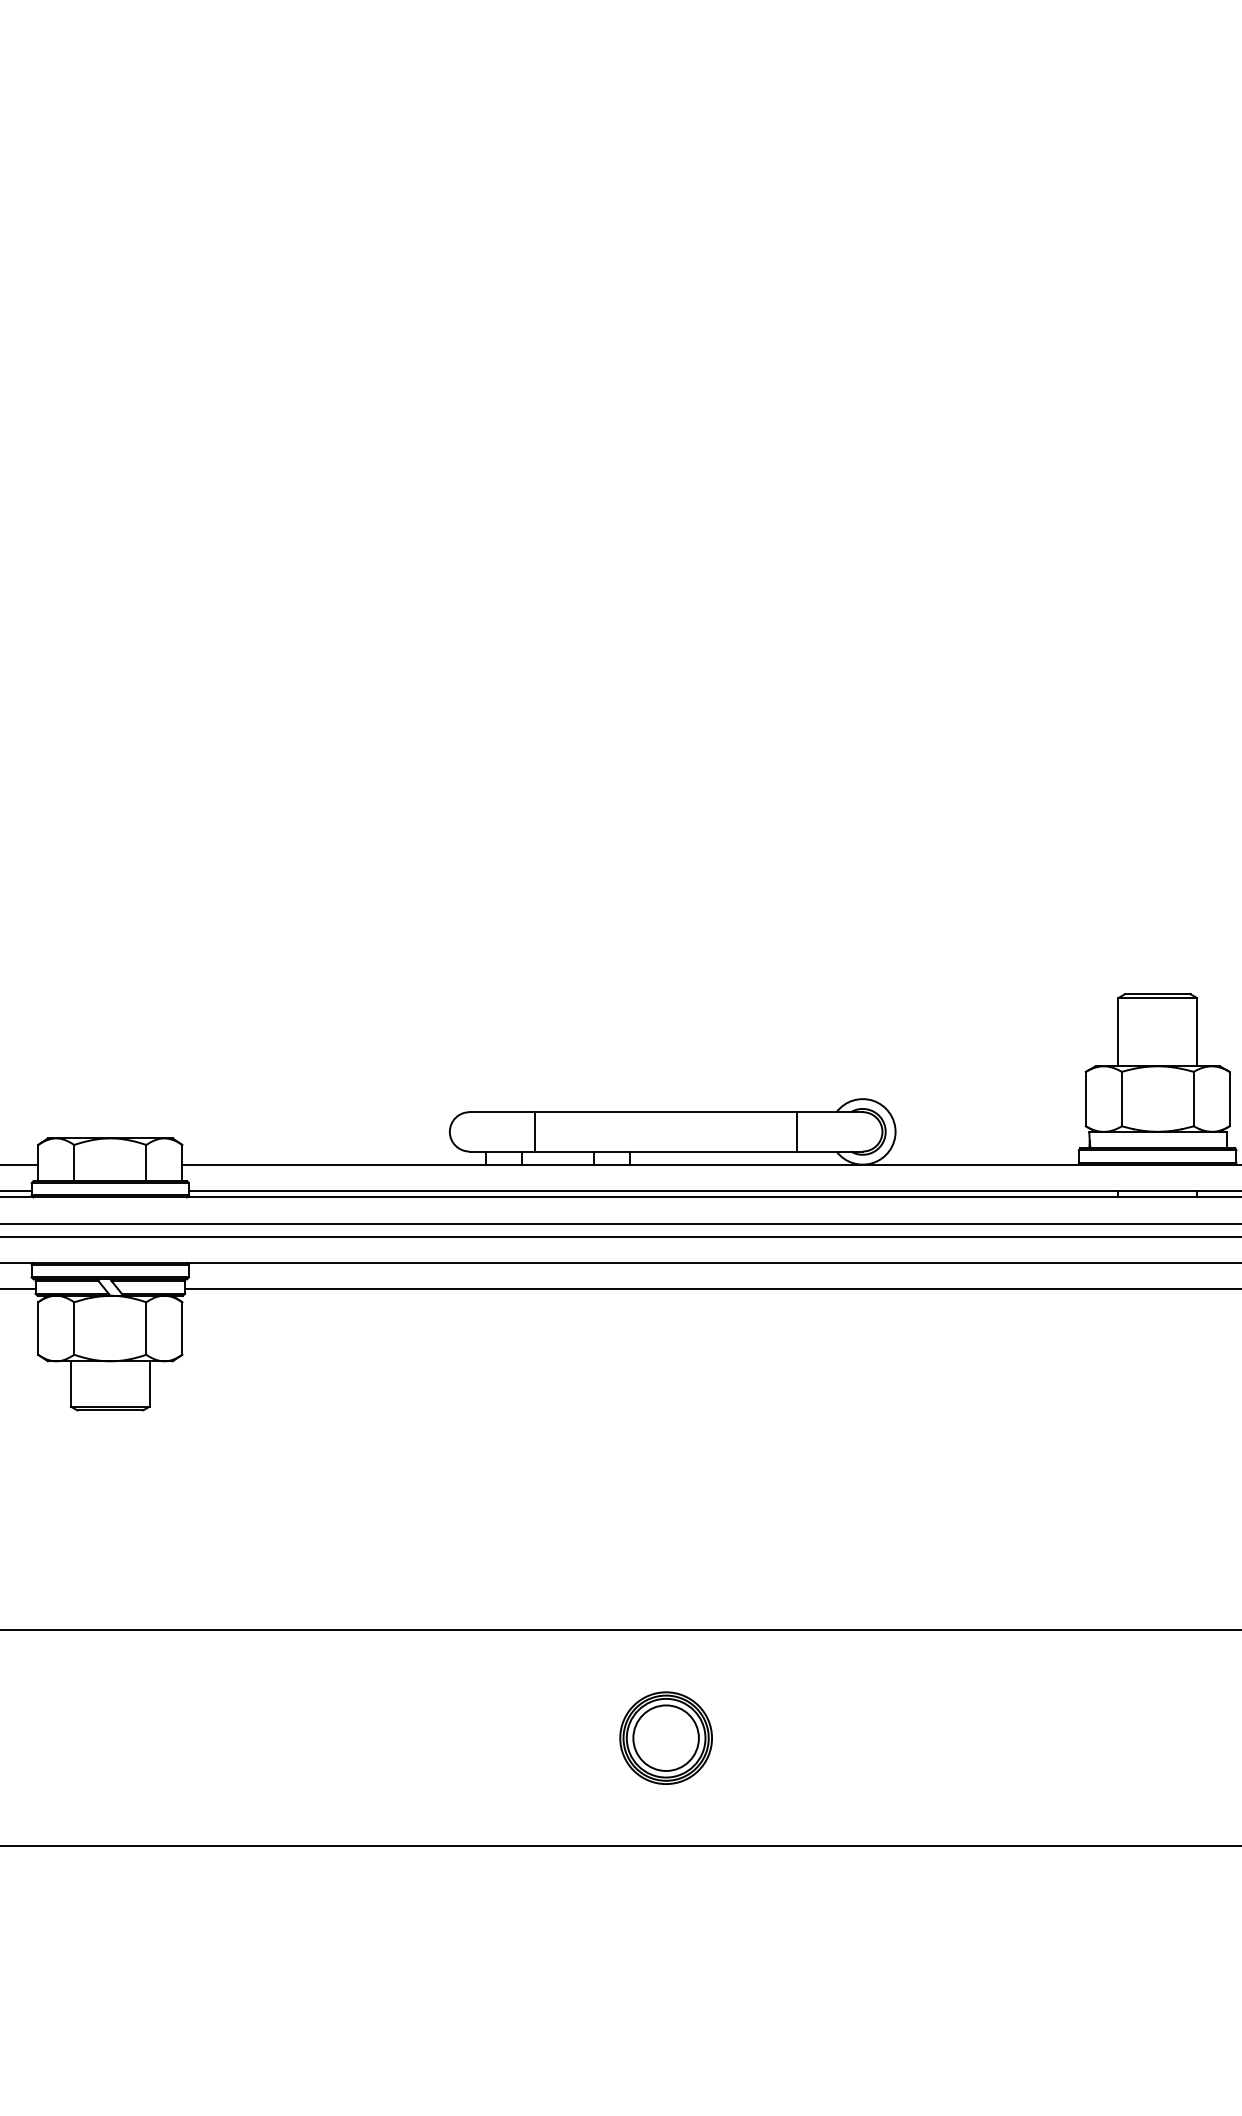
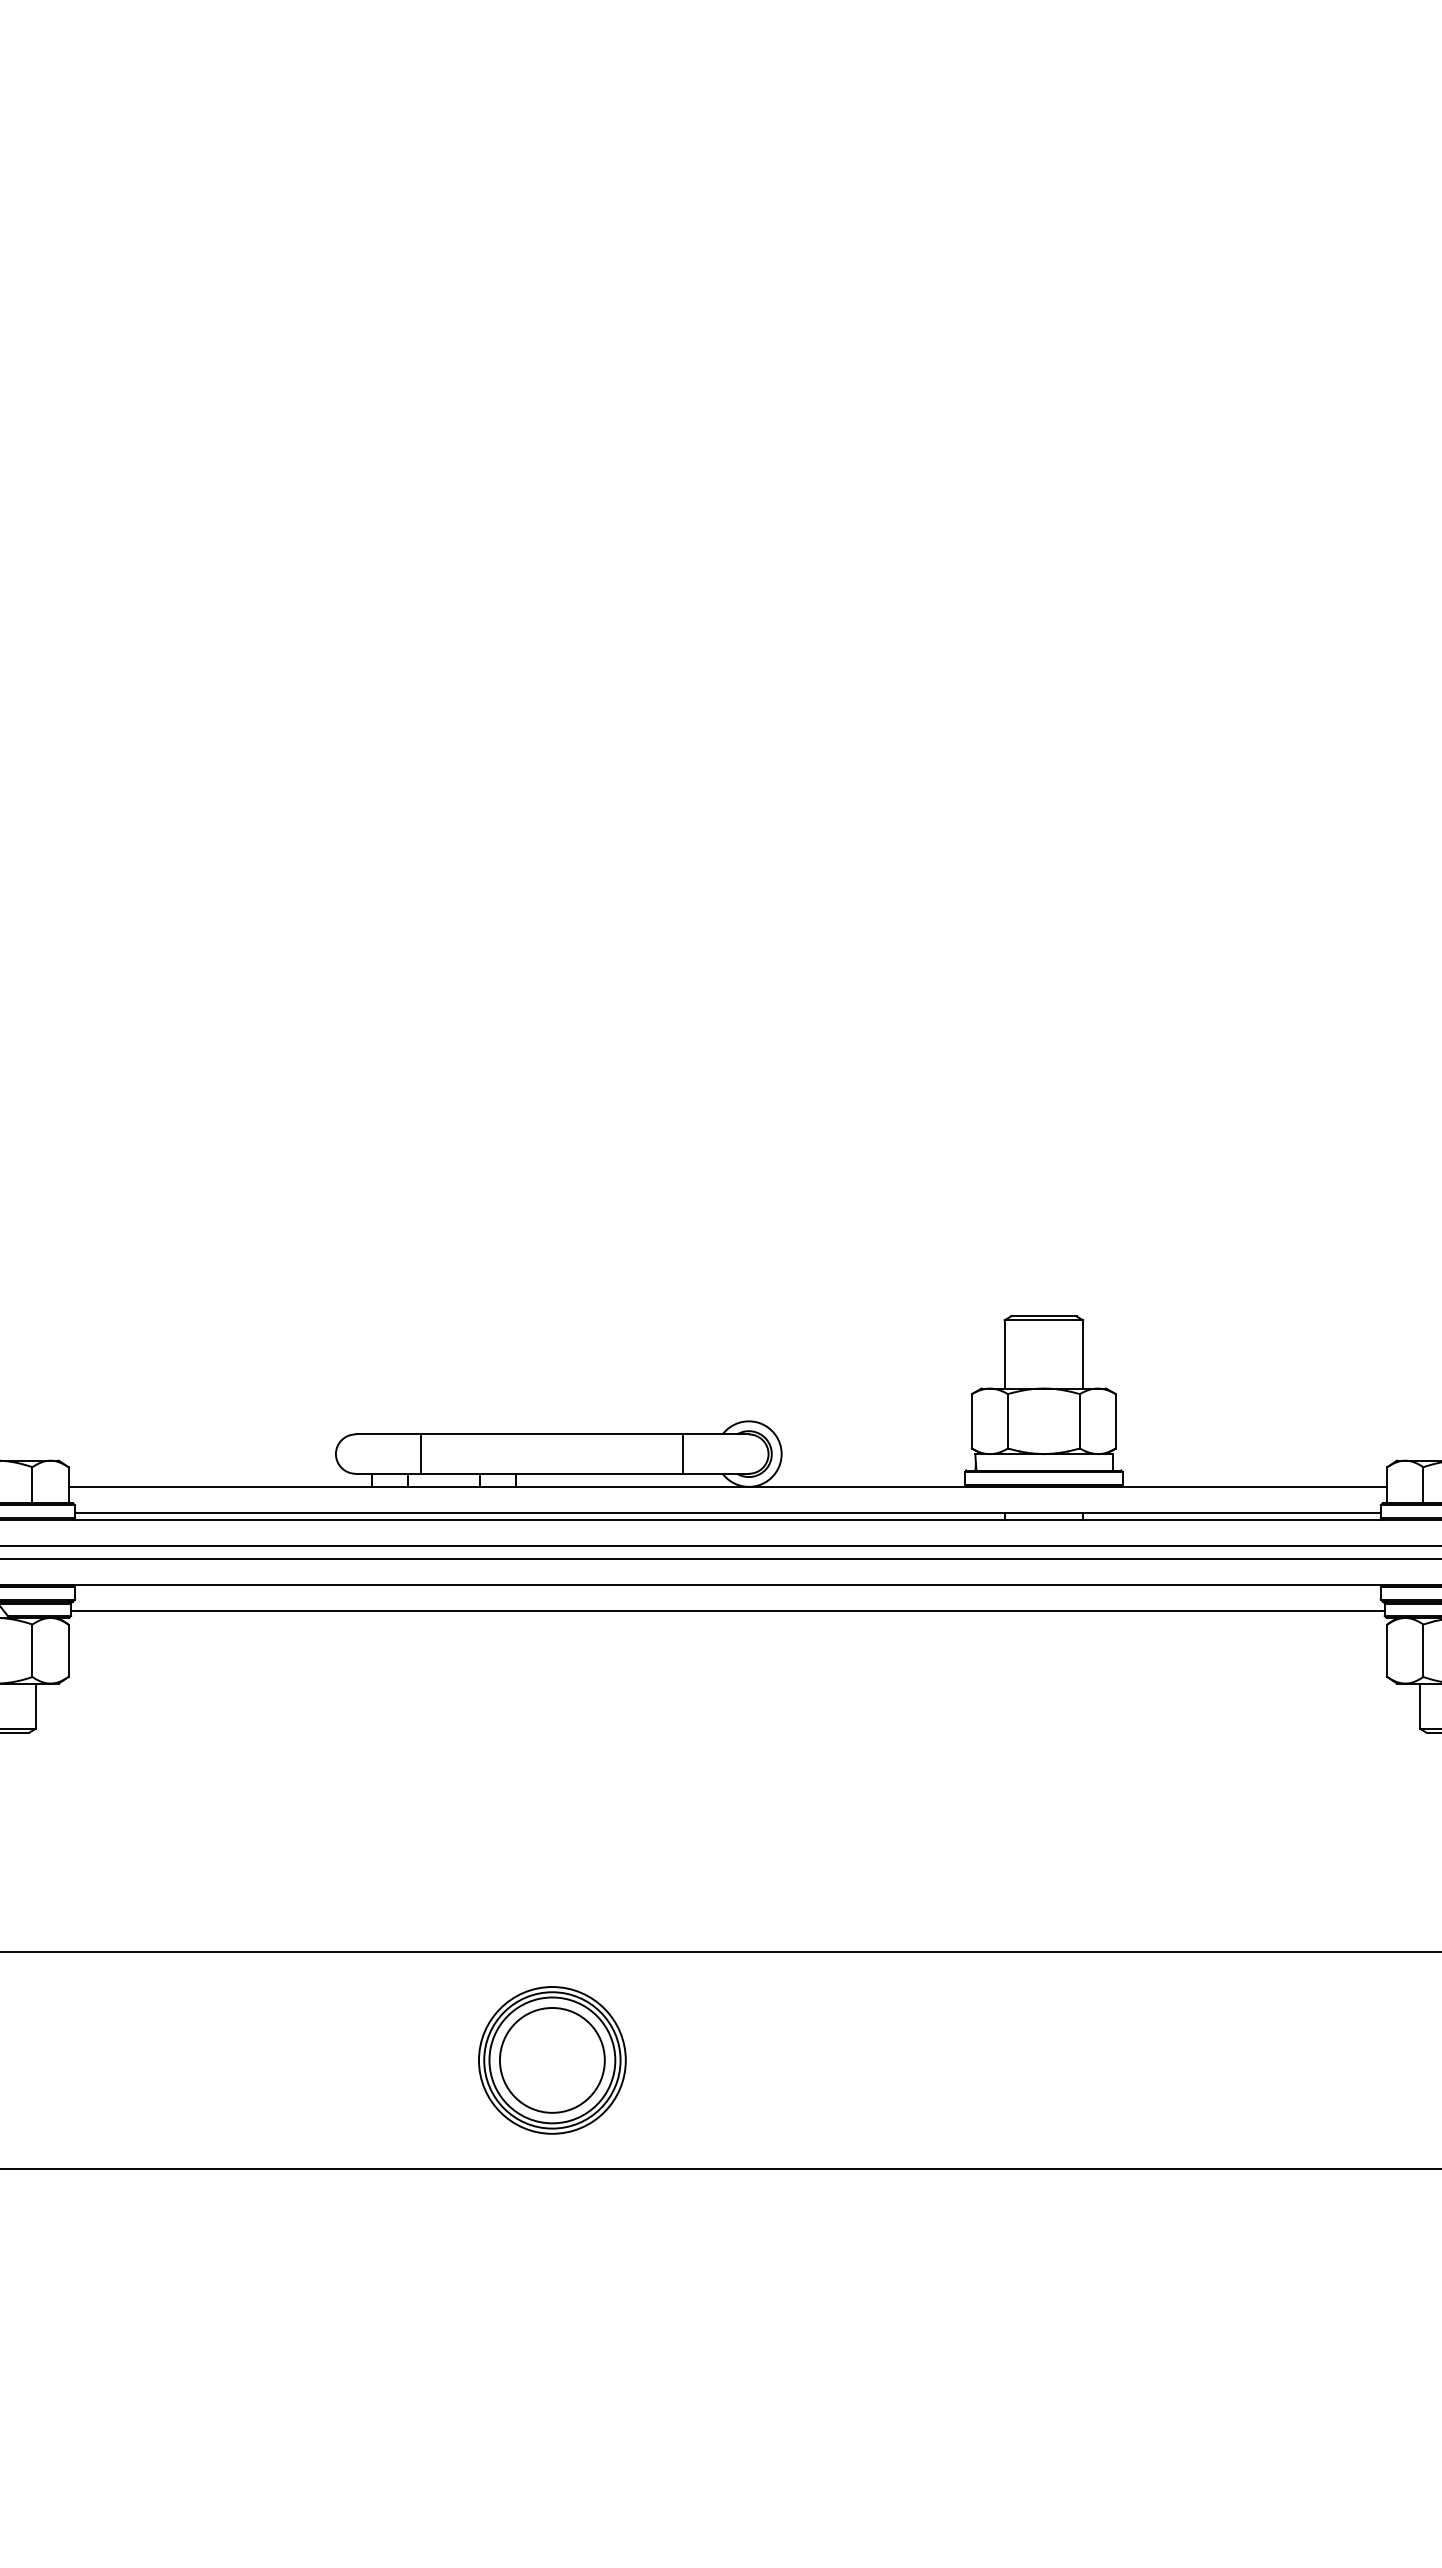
part: (665, 1738) -> (551, 2060), size x1.6

